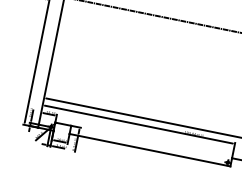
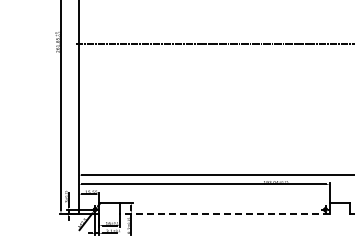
line: (149, 150) -> (224, 213), solid -> dashed

